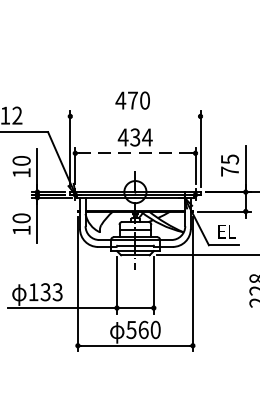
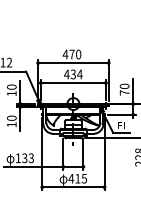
line: (135, 117) -> (73, 63), added
line: (135, 154) -> (73, 83), dashed -> solid
text: (229, 159) -> (124, 86), 75 -> 70
text: (142, 329) -> (77, 178), 560 -> 415

